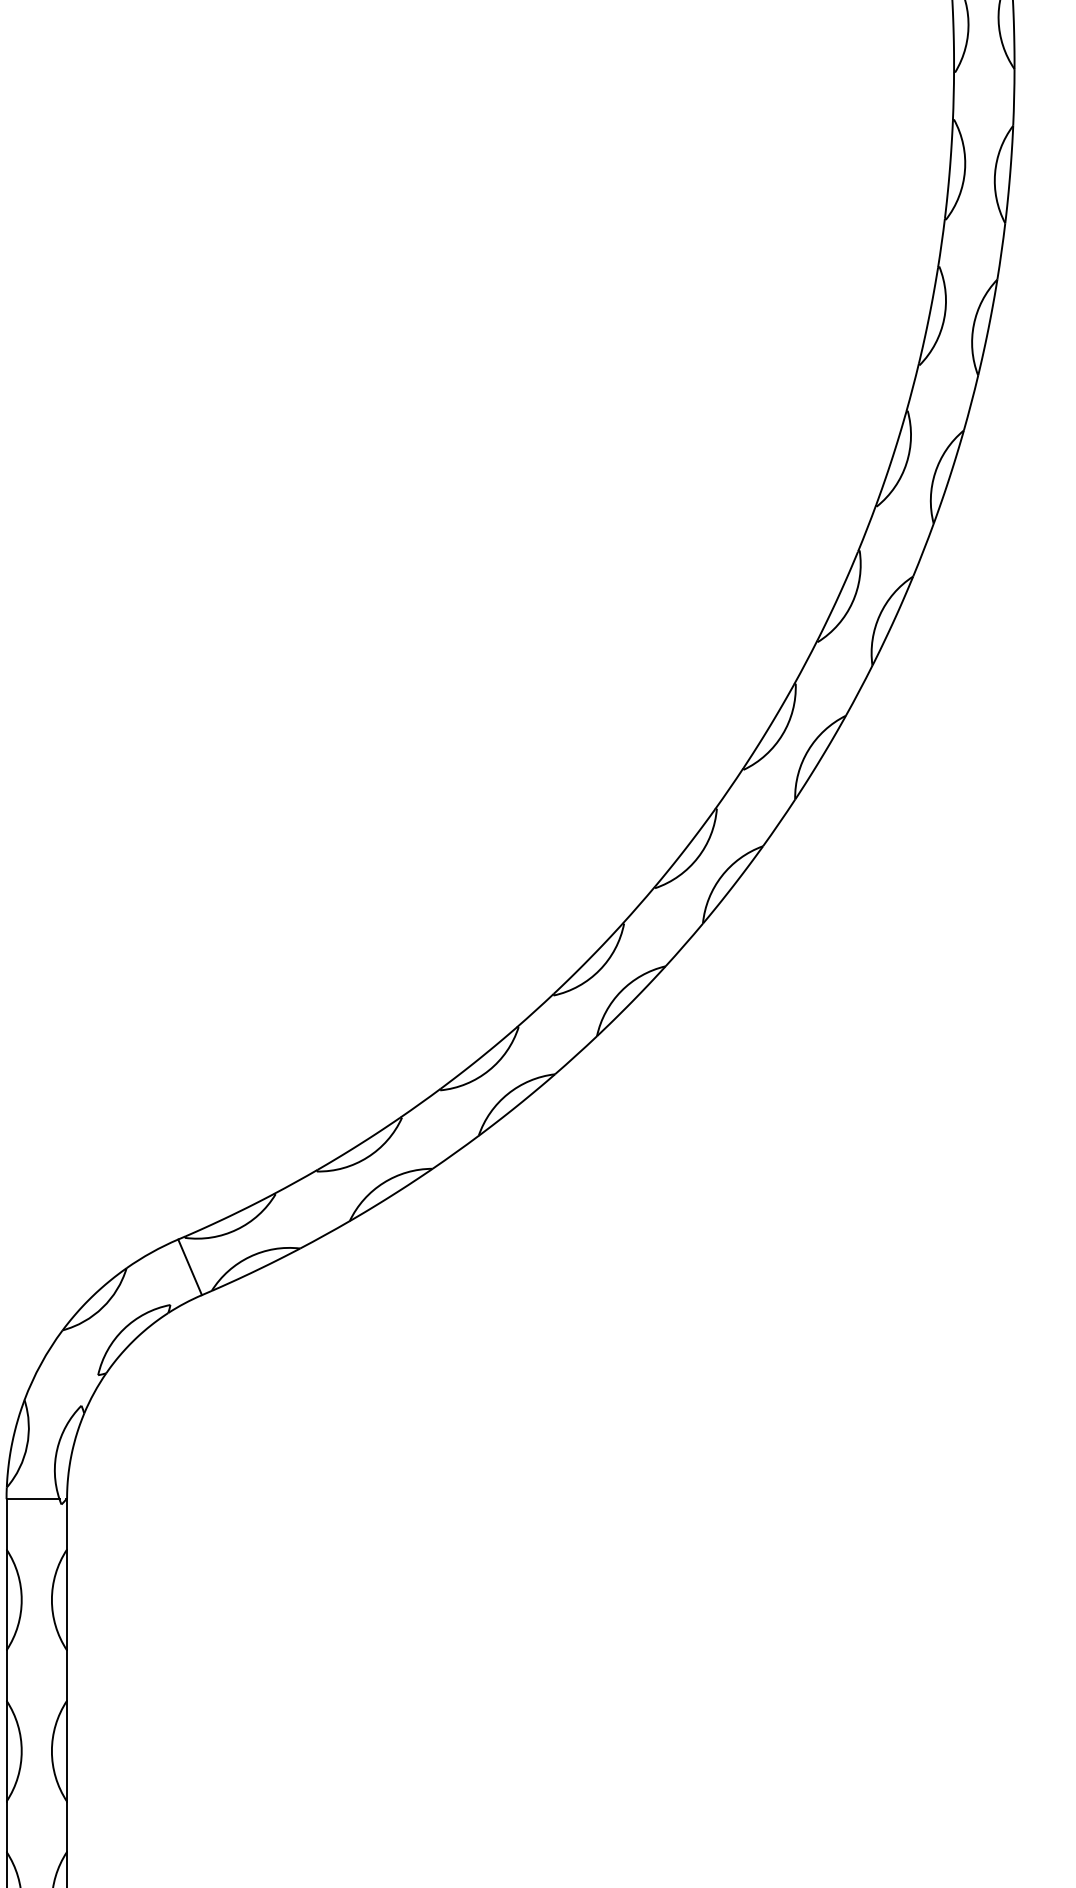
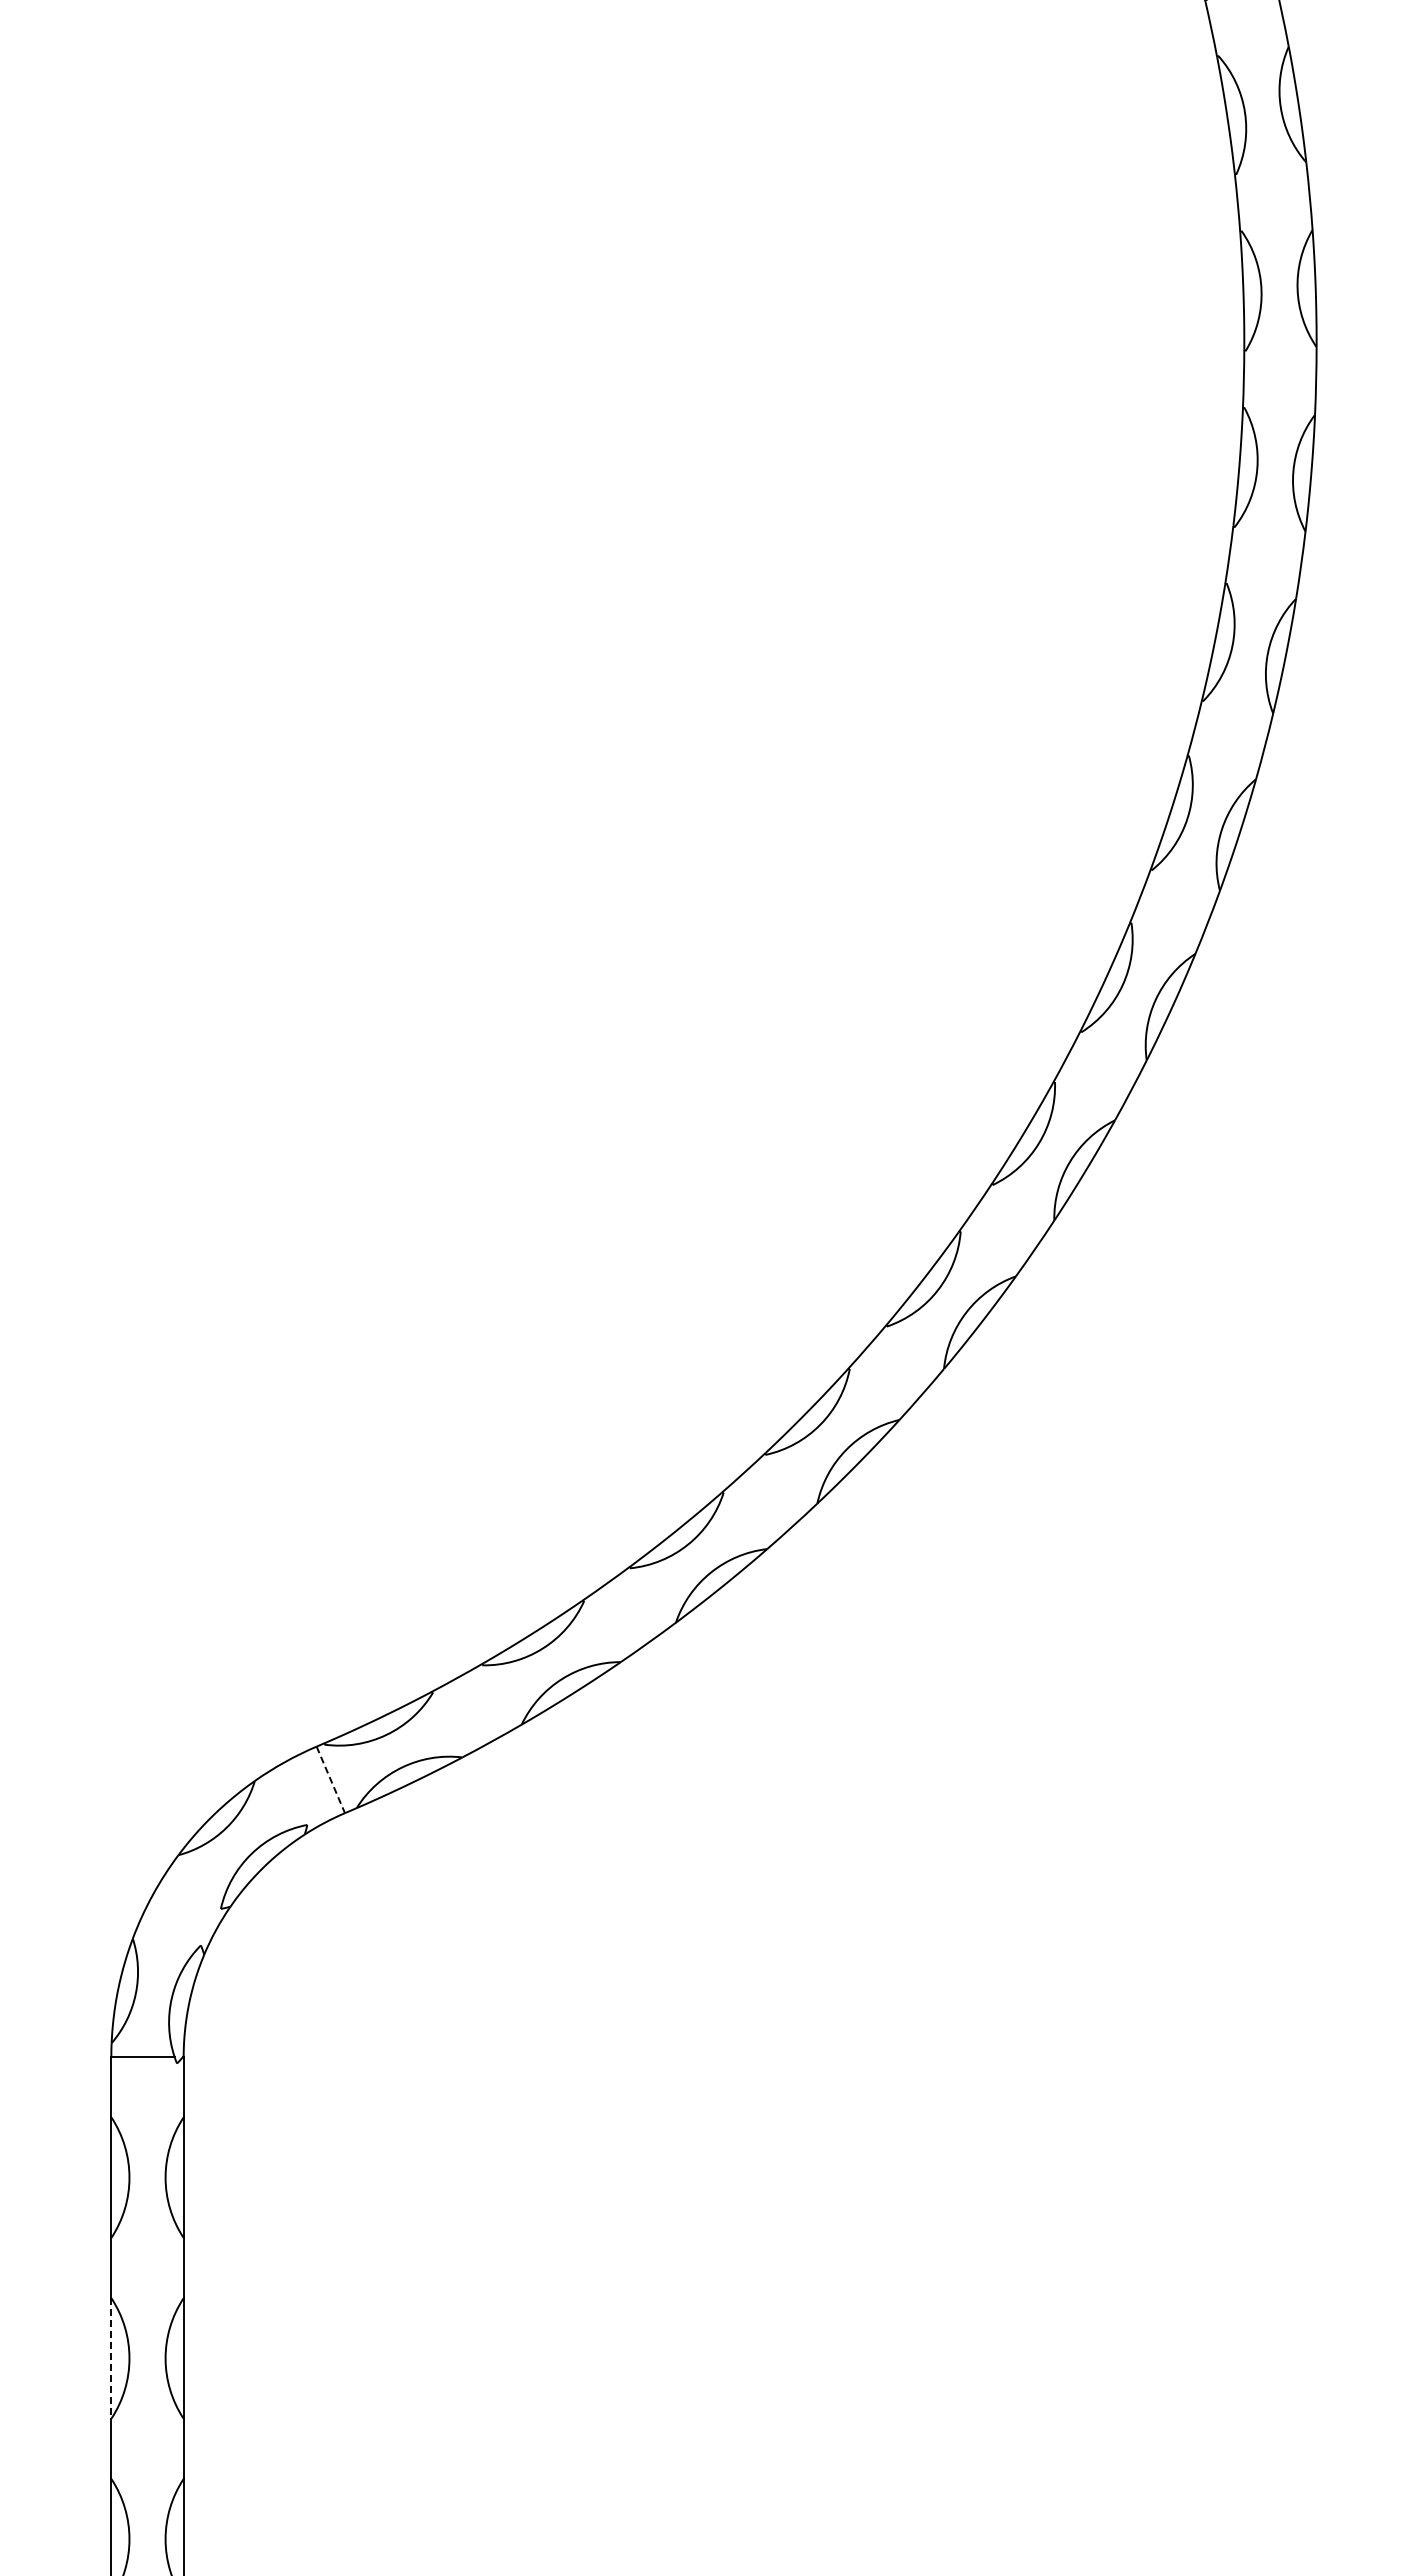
line: (190, 1267) -> (331, 1780), solid -> dashed
line: (6, 1751) -> (111, 2358), solid -> dashed

